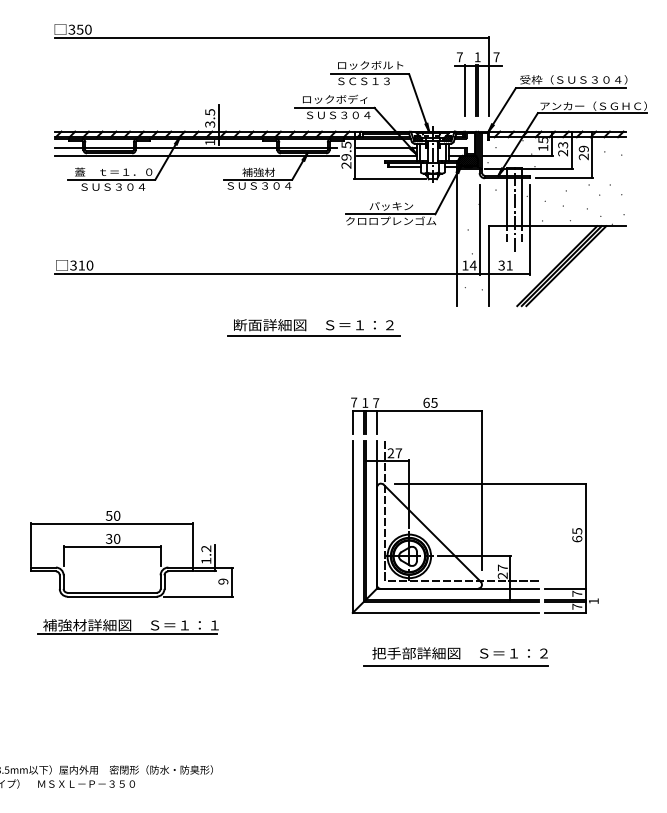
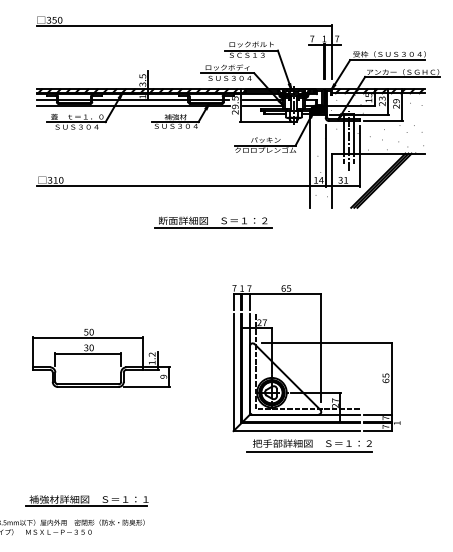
line: (464, 90) -> (315, 61), removed
part: (474, 505) -> (316, 358), moved
part: (131, 553) -> (101, 357), moved
part: (127, 626) -> (86, 500), moved

